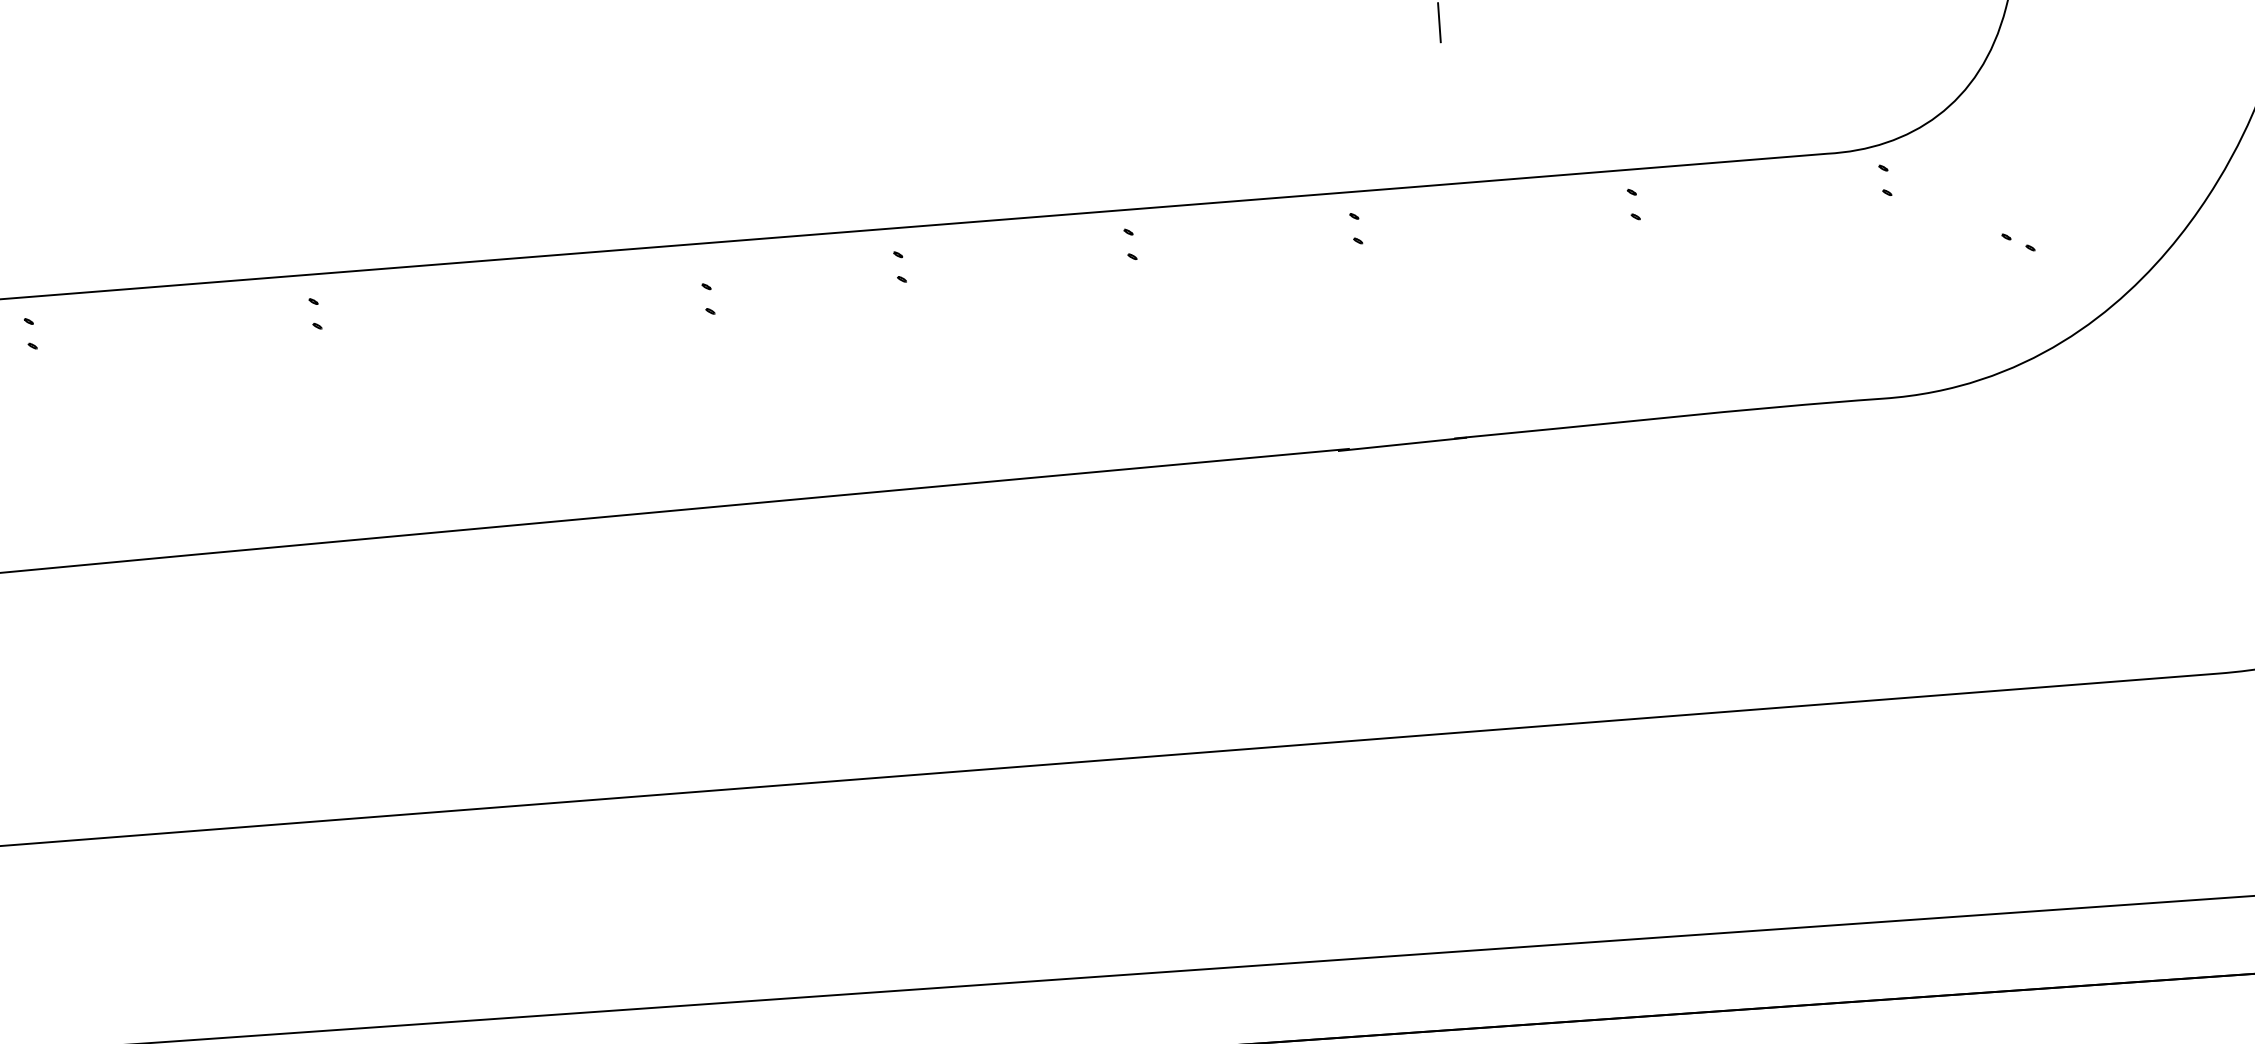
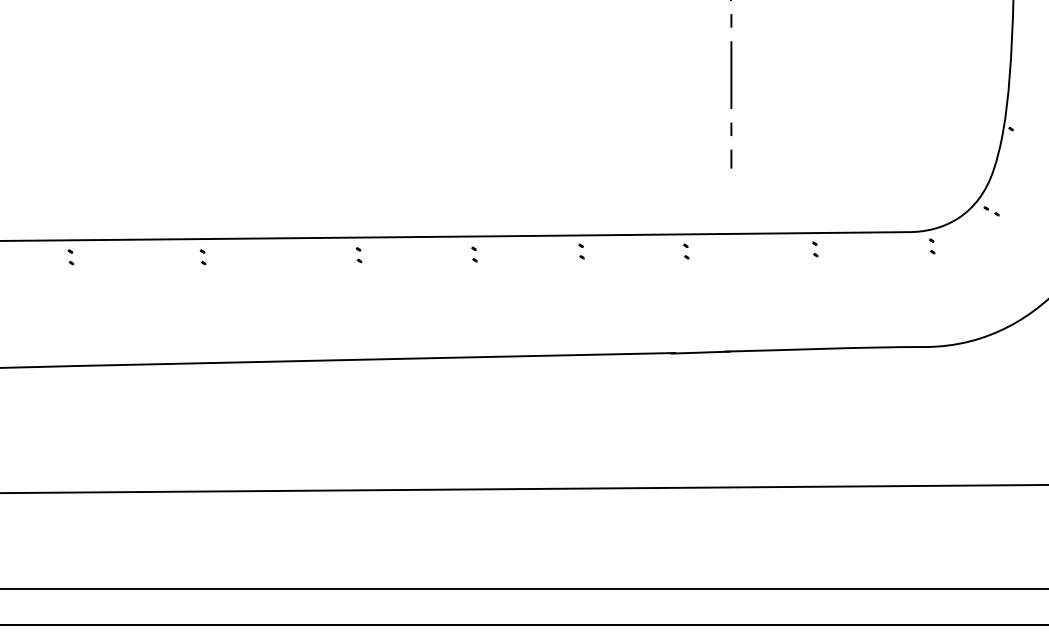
part: (2018, 242) -> (991, 211), moved
part: (707, 297) -> (358, 254), moved

